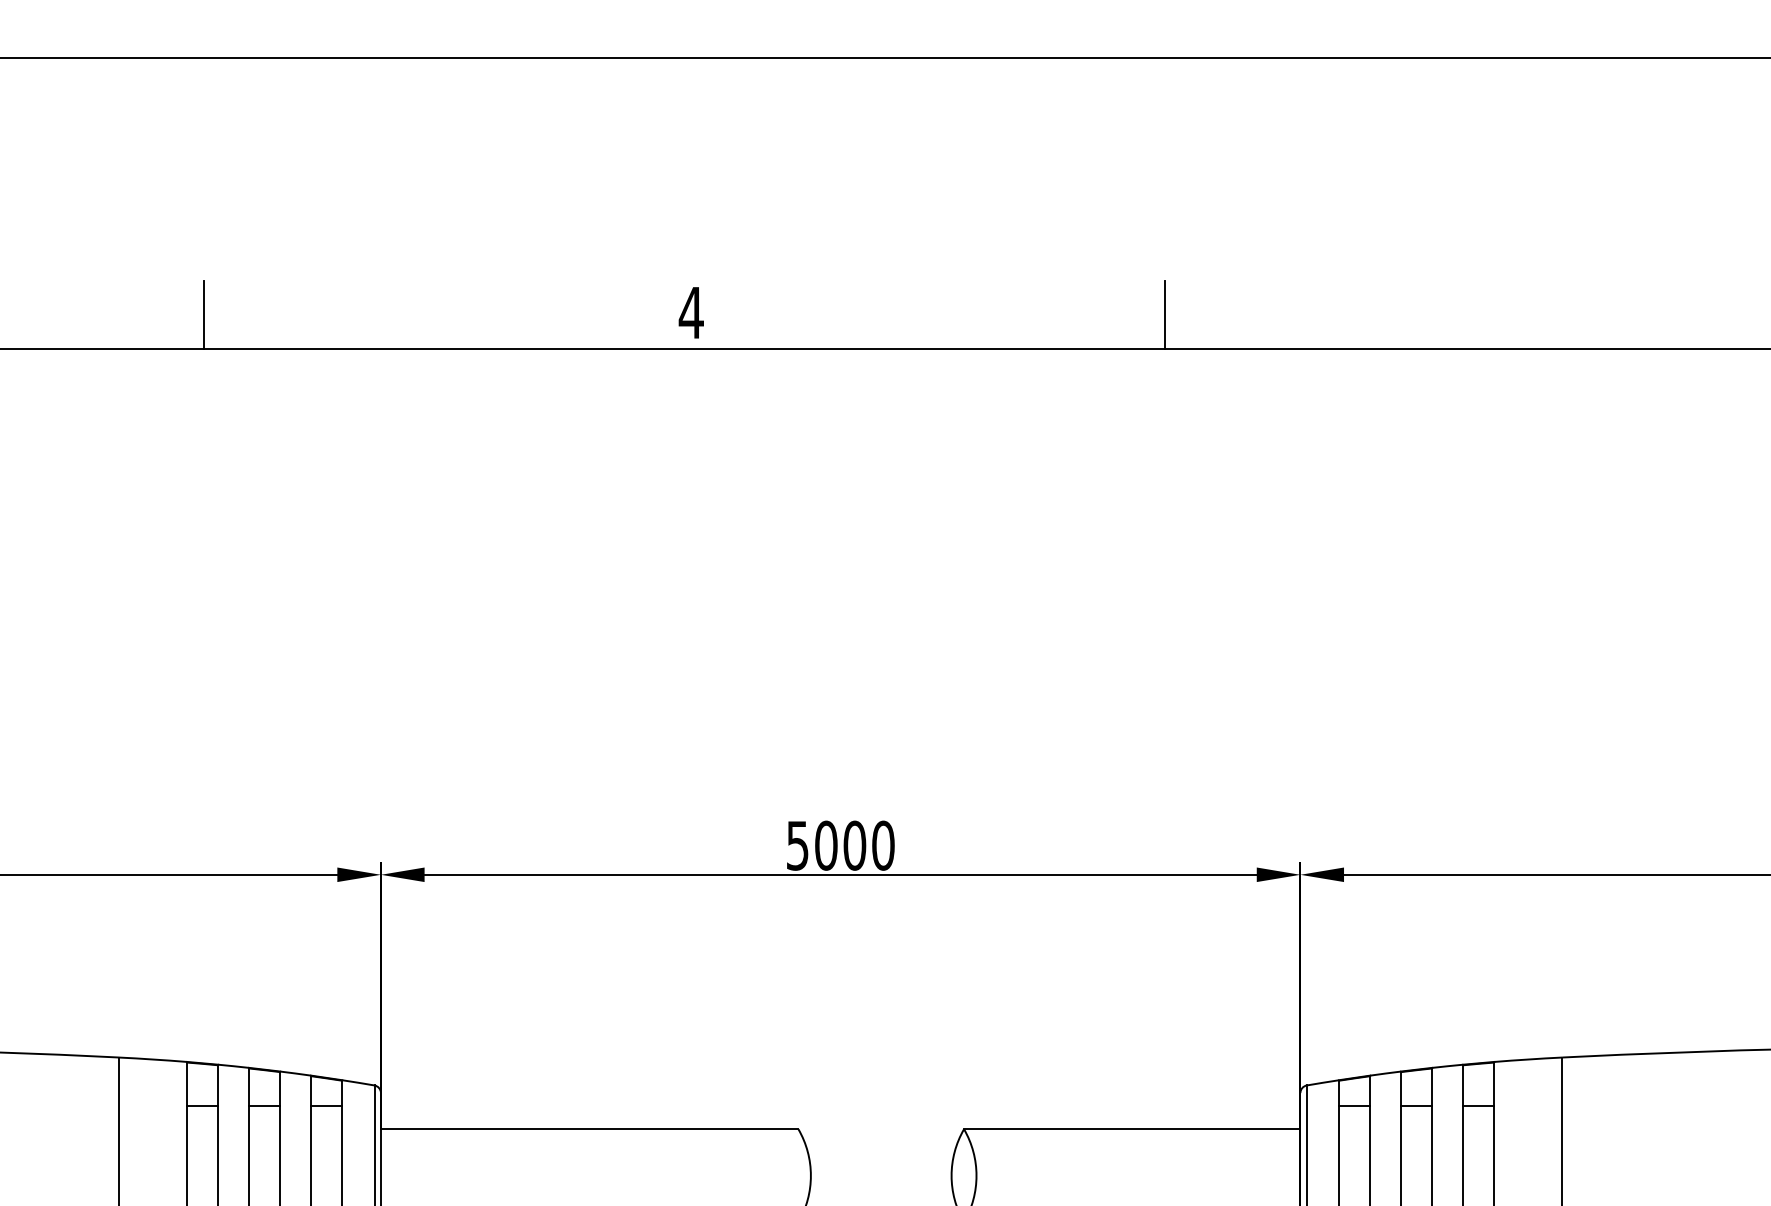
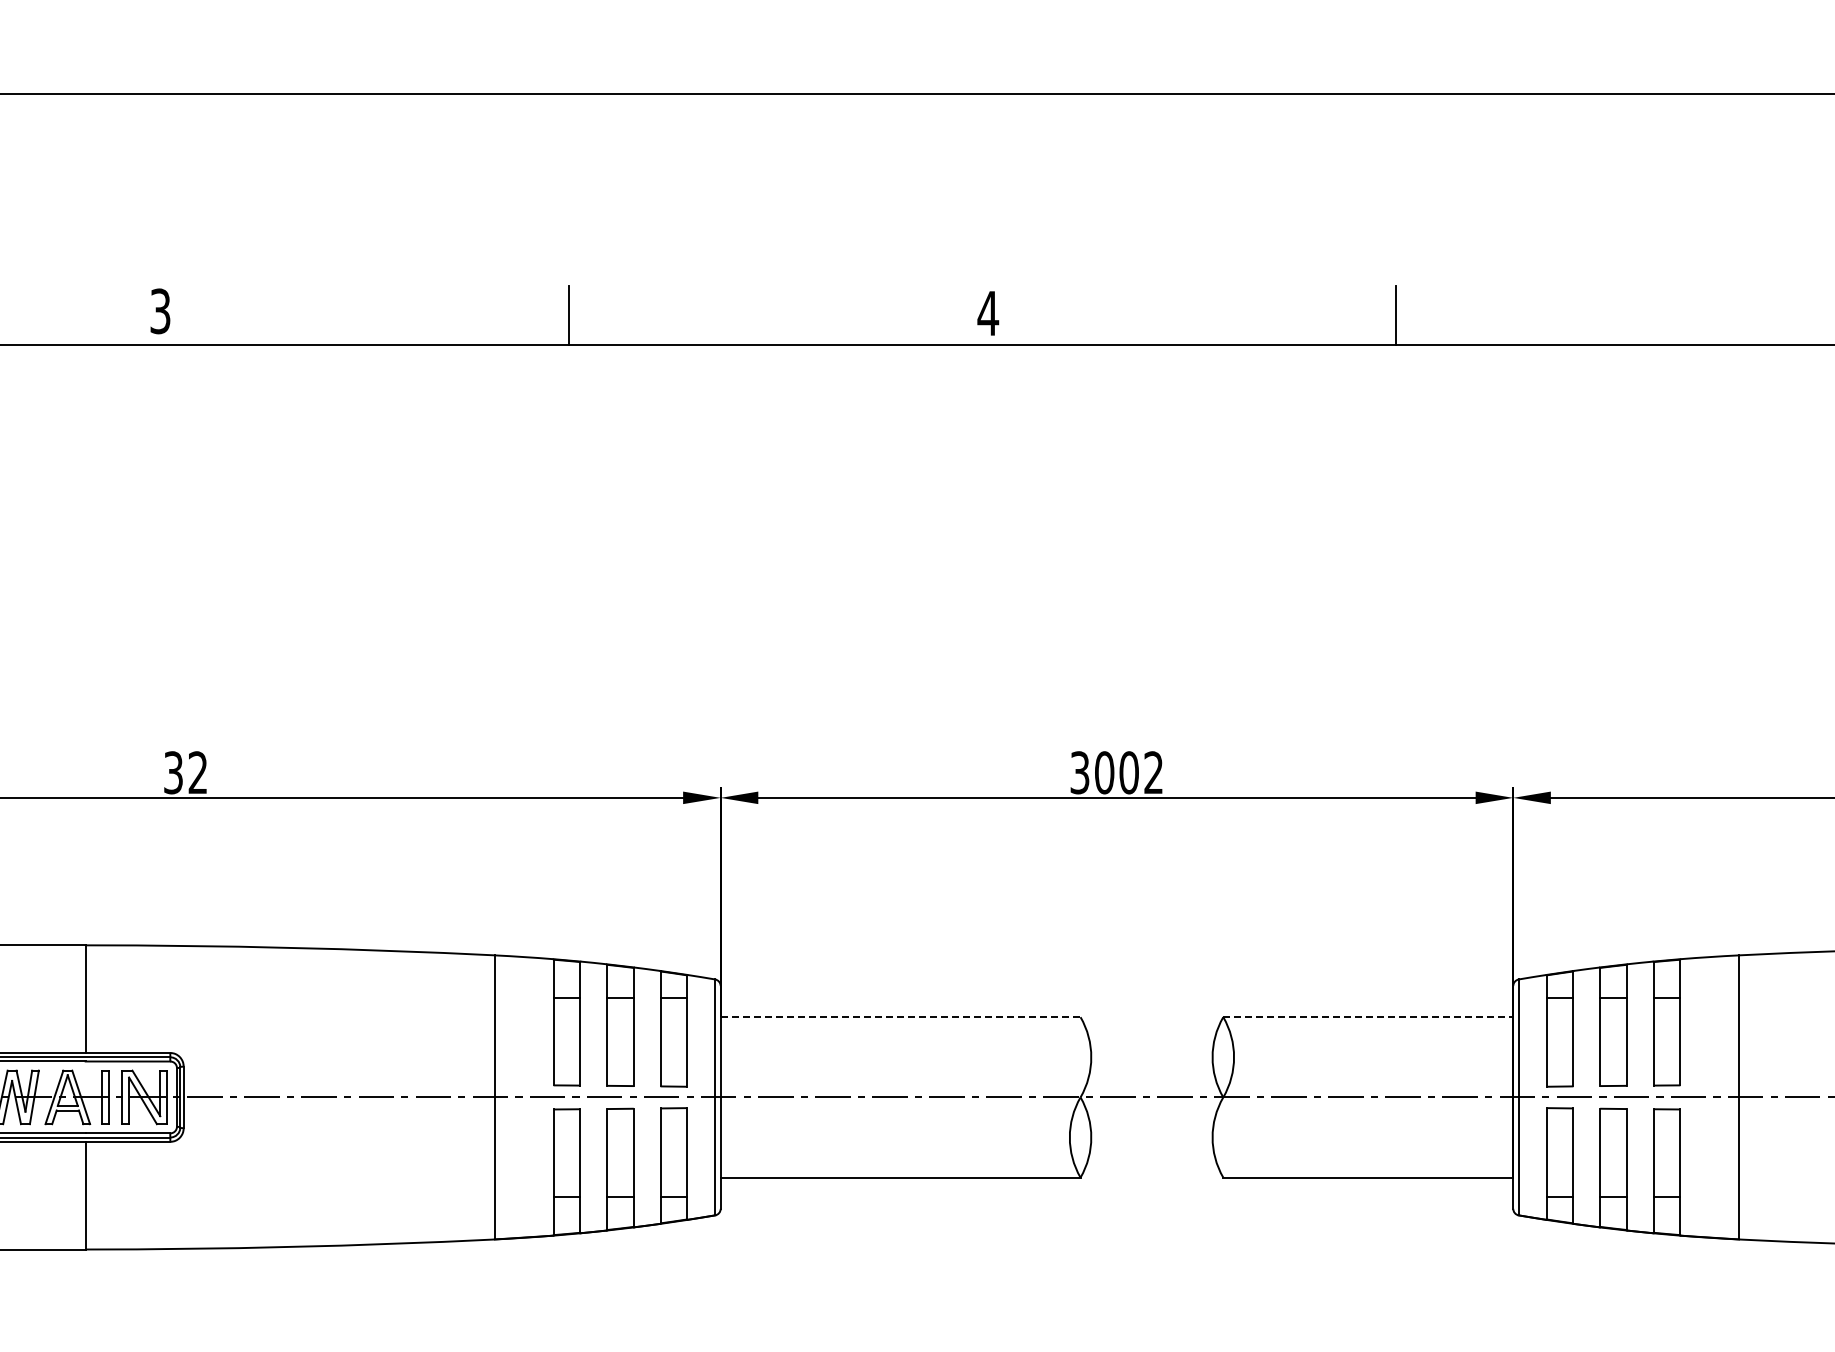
text: (841, 845) -> (1117, 772), 5000 -> 3002
line: (589, 1129) -> (900, 1017), solid -> dashed
line: (1132, 1129) -> (1368, 1017), solid -> dashed

